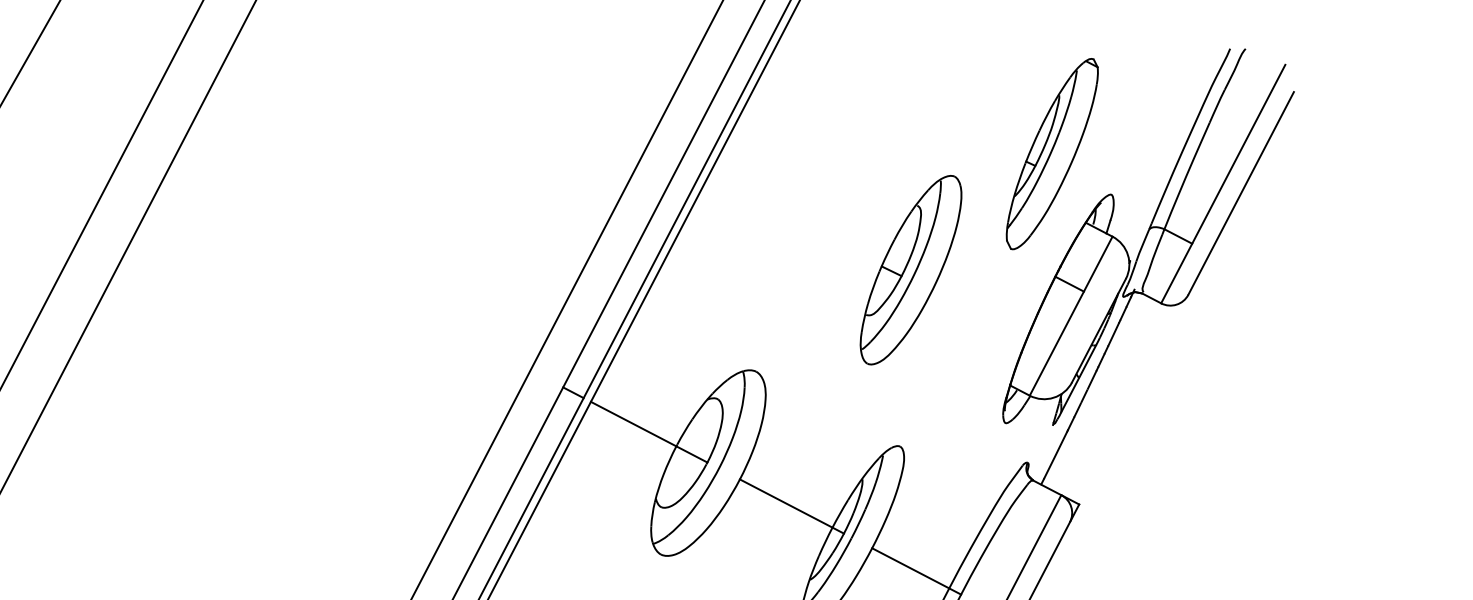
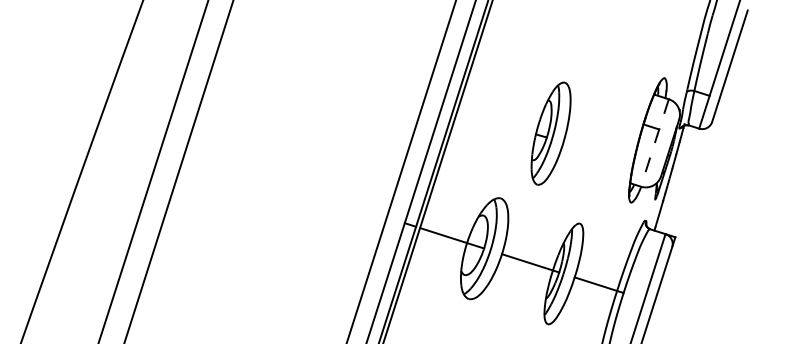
part: (1052, 153) -> (631, 62), removed
part: (909, 269) -> (550, 133), moved
line: (1070, 315) -> (654, 142), solid -> dashed

